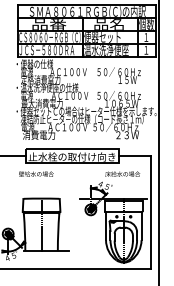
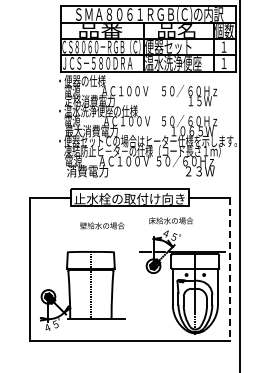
text: (36, 173) -> (102, 225), moved
text: (123, 173) -> (171, 220), moved
line: (151, 212) -> (230, 269), solid -> dashed

